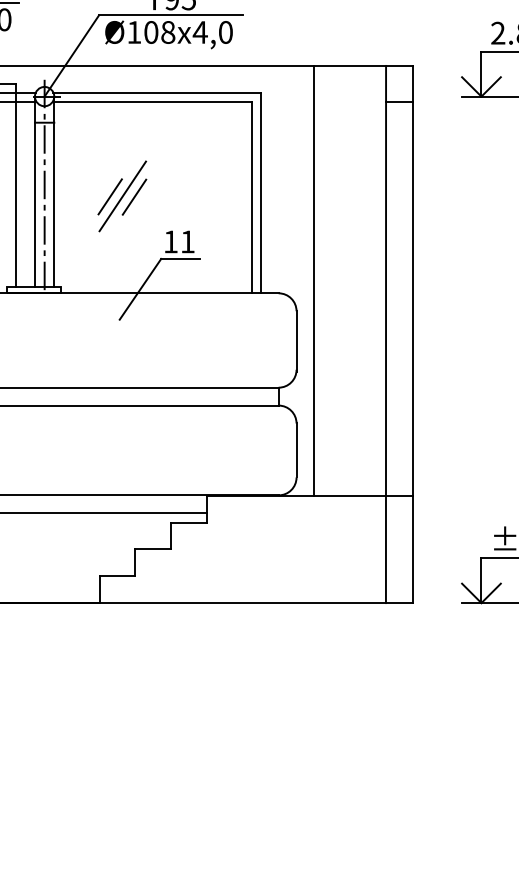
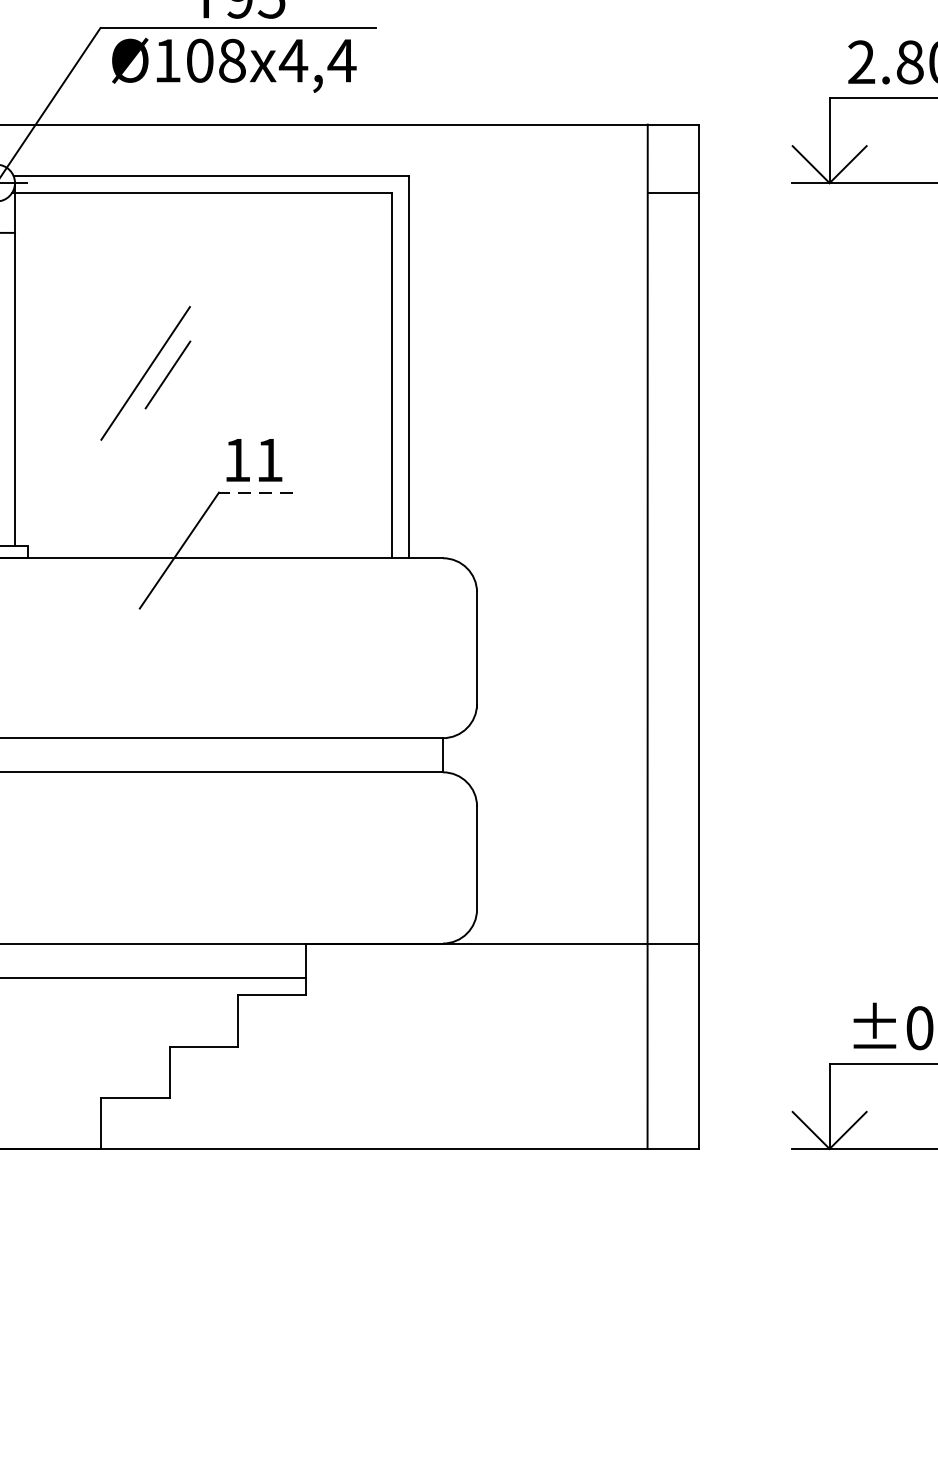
text: (225, 32) -> (341, 60), 4,0 -> 4,4
line: (109, 196) -> (120, 373), removed
line: (180, 258) -> (255, 491), solid -> dashed
line: (314, 280) -> (511, 533), removed

